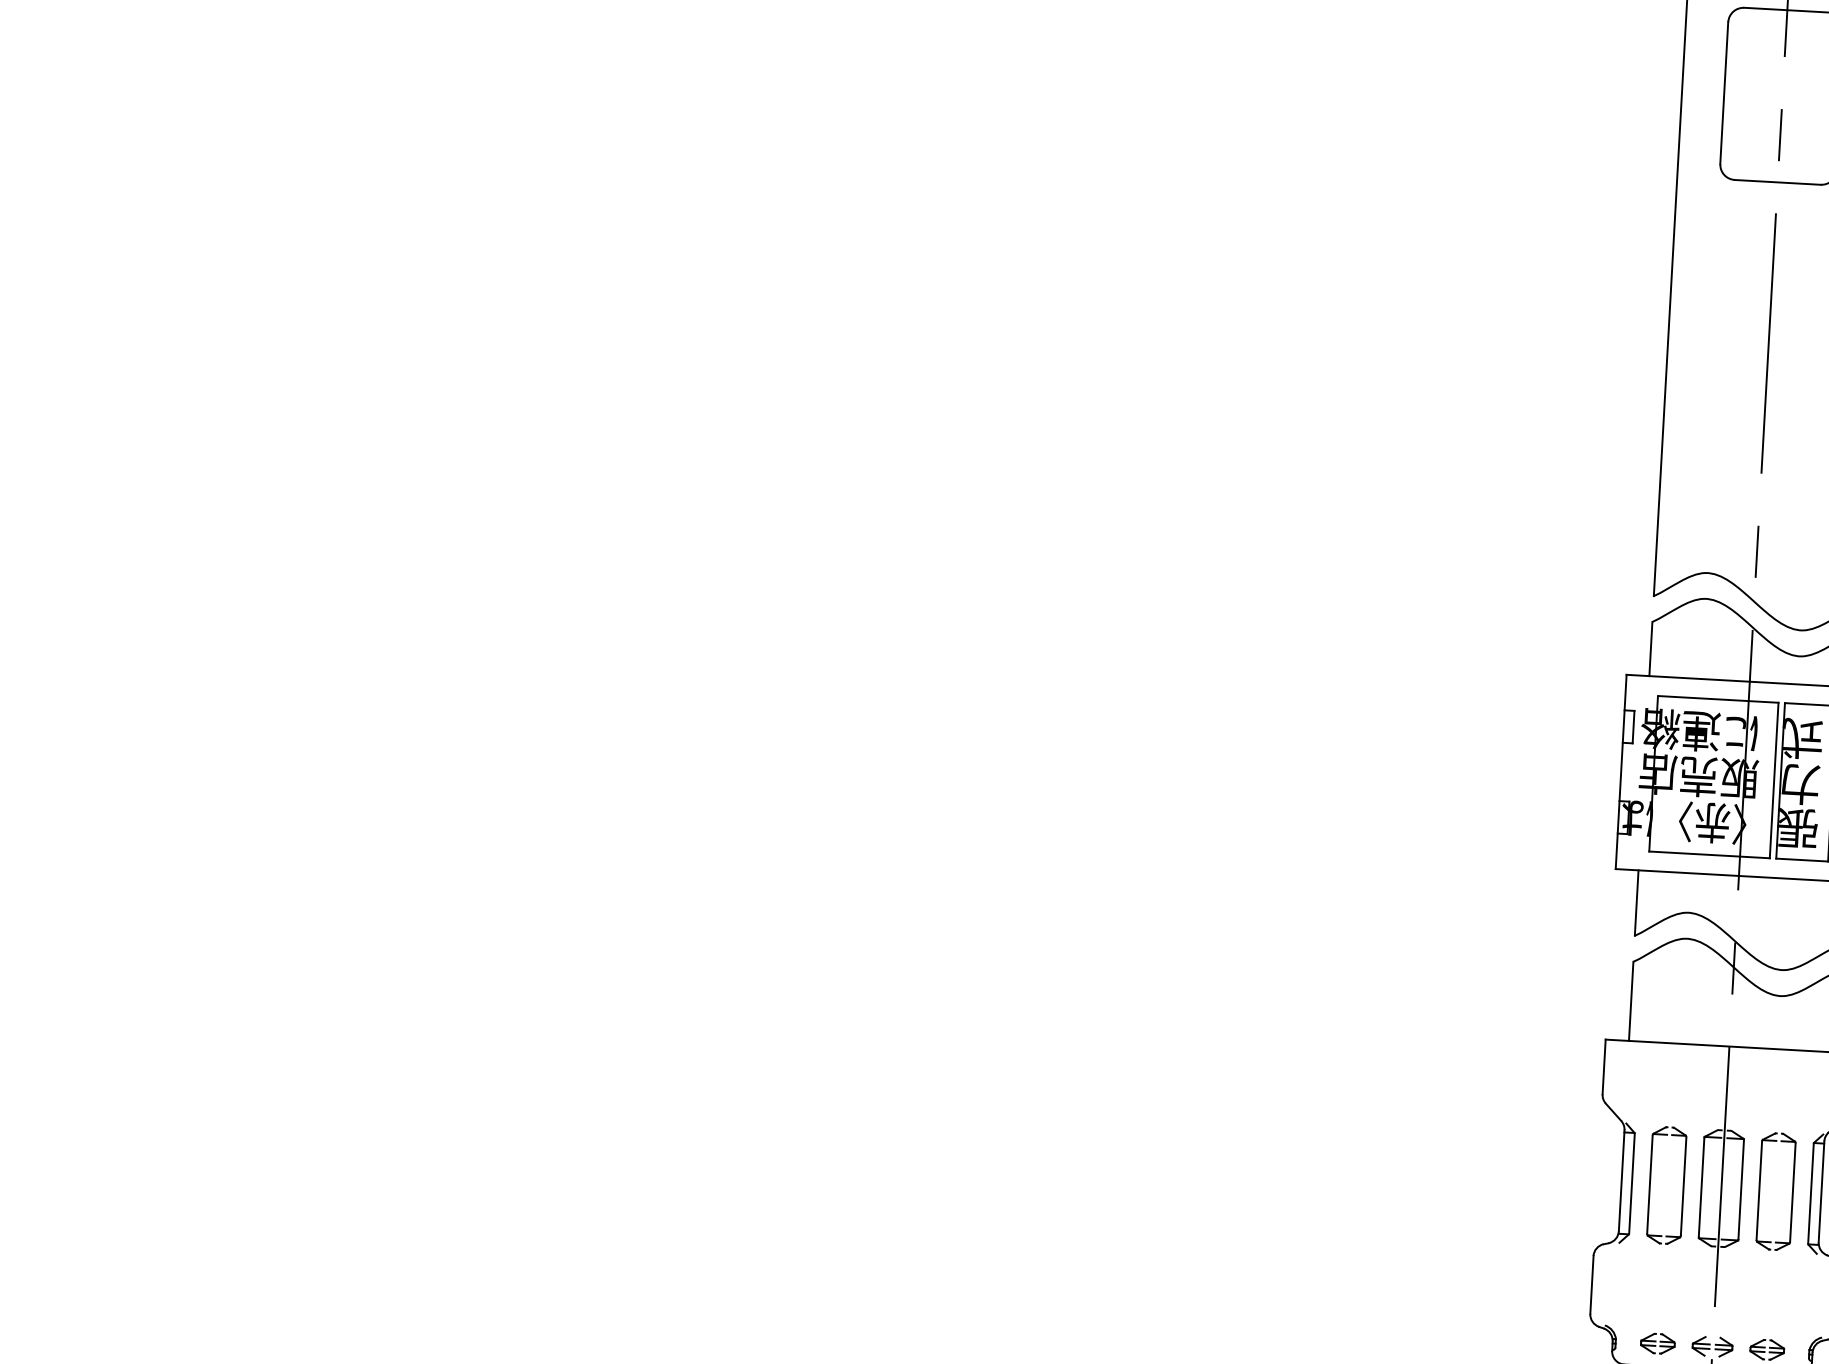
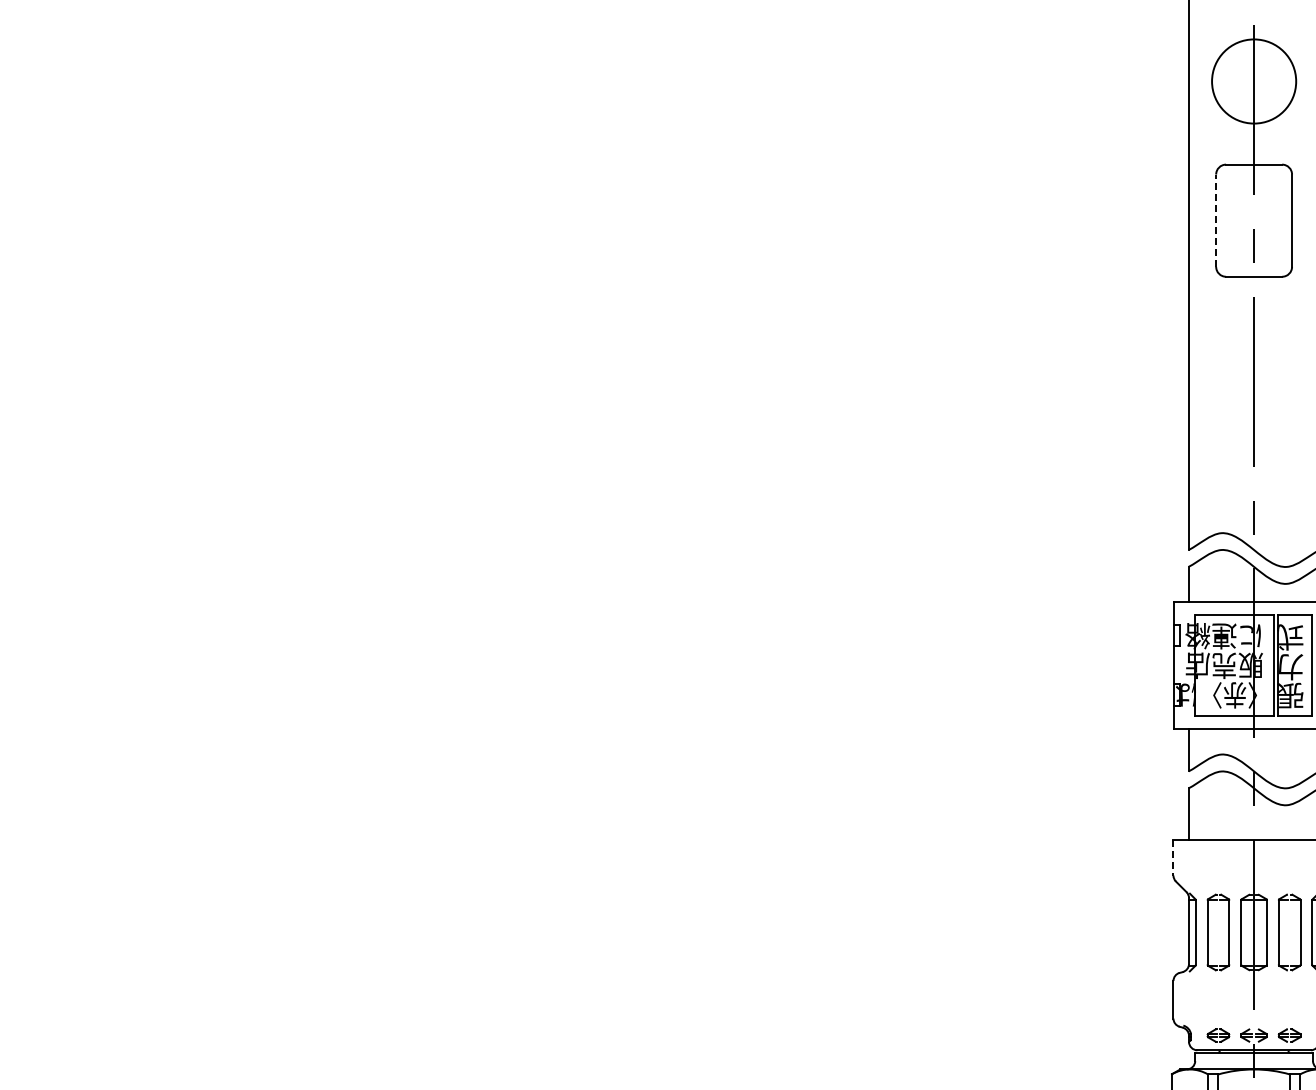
line: (1724, 92) -> (1216, 220), solid -> dashed
line: (1604, 1066) -> (1173, 857), solid -> dashed

